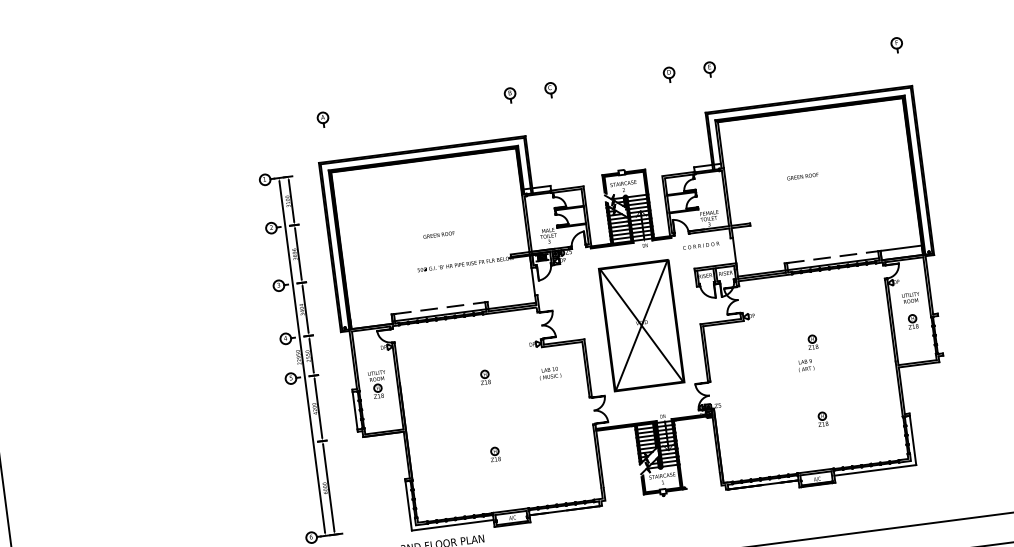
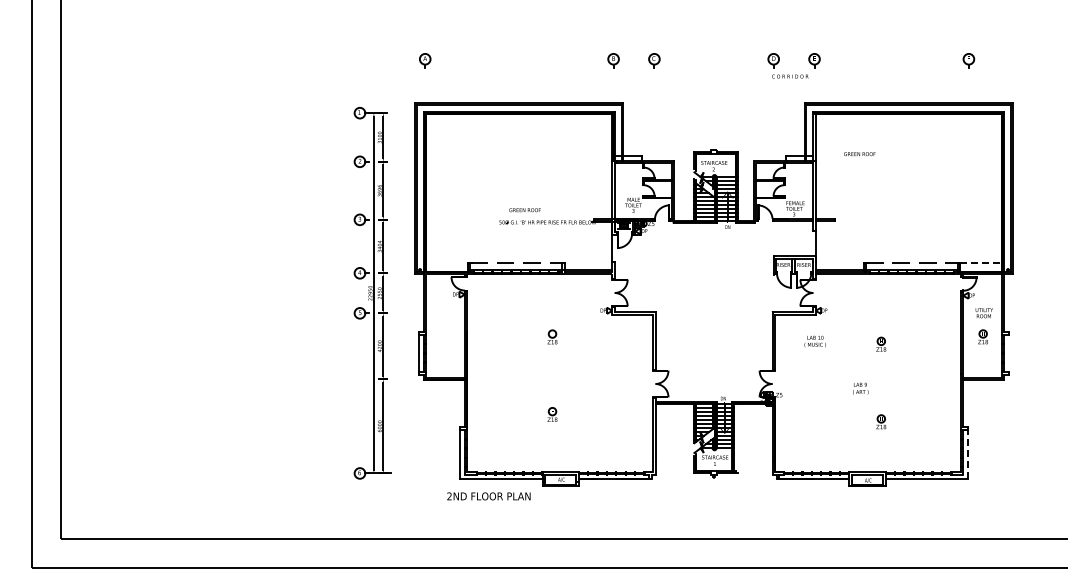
part: (896, 44) -> (968, 60), moved
text: (802, 177) -> (859, 154), moved
text: (438, 235) -> (524, 210), moved
text: (701, 245) -> (790, 76), moved
line: (900, 248) -> (980, 262), solid -> dashed
part: (641, 325) -> (713, 305), removed
text: (805, 365) -> (860, 388), moved
text: (549, 373) -> (814, 341), moved
part: (377, 384) -> (444, 330), removed
line: (912, 440) -> (967, 454), solid -> dashed

